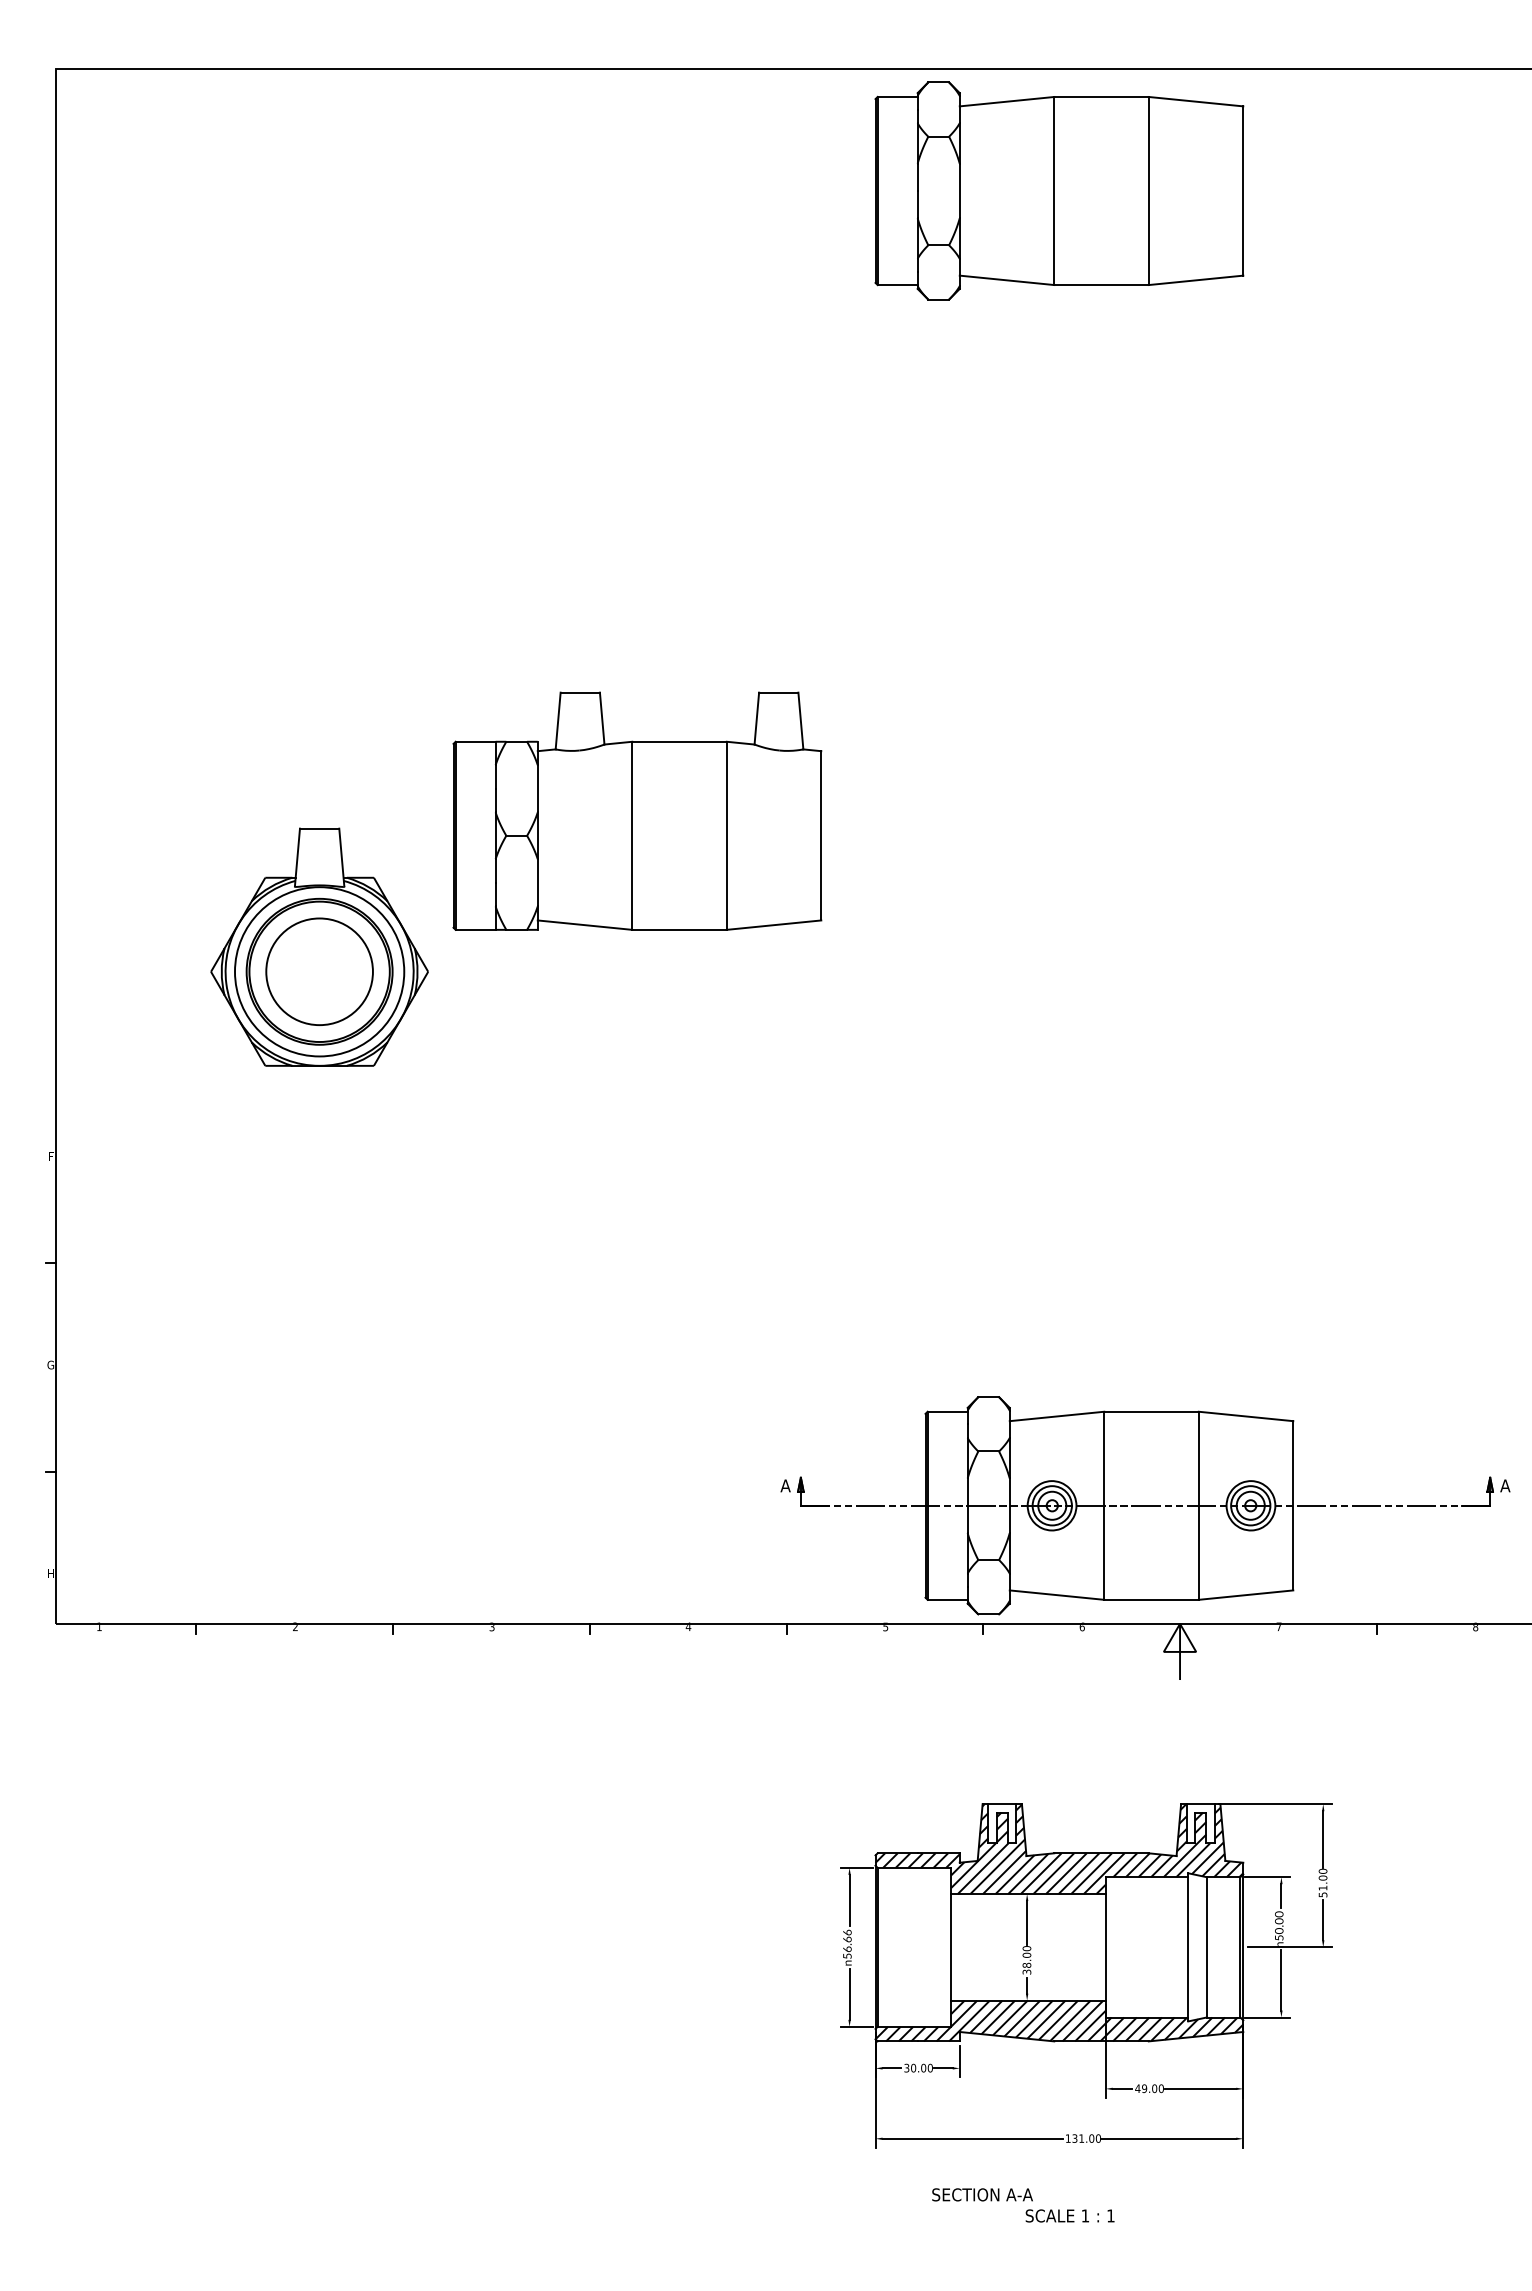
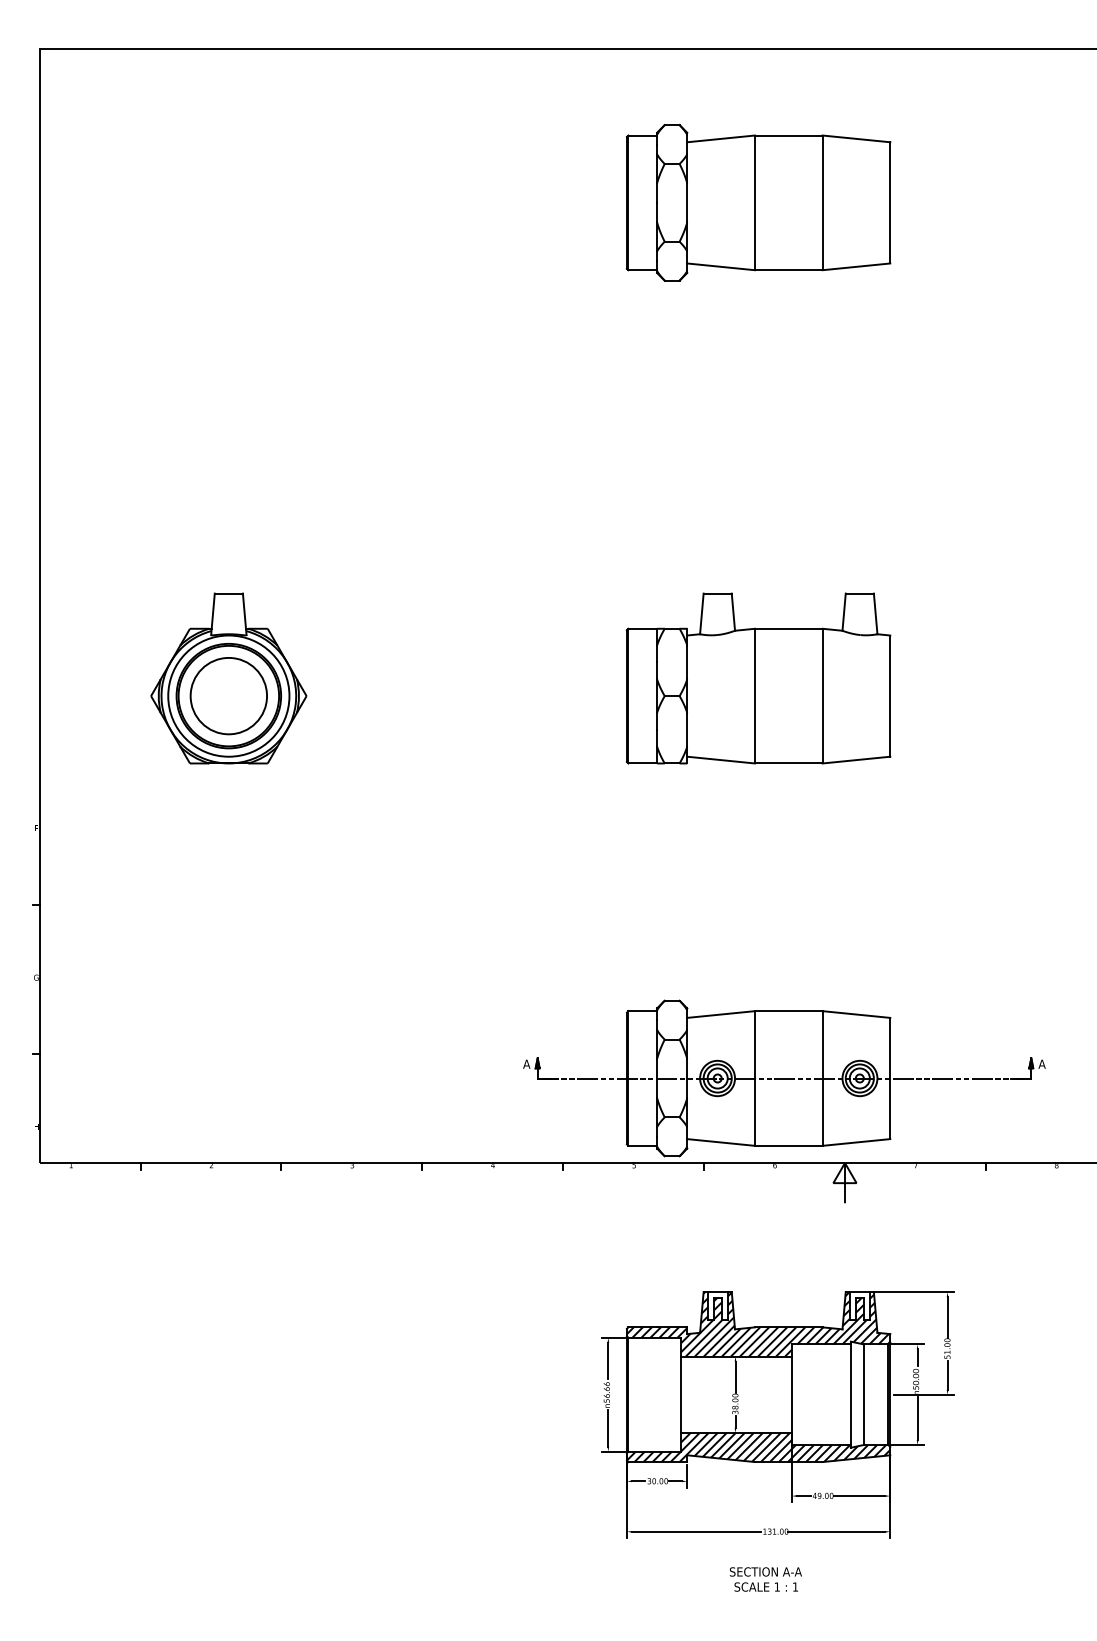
part: (1059, 190) -> (758, 202), moved
part: (637, 810) -> (758, 677), moved
part: (1145, 1505) -> (784, 1078), moved
text: (982, 2194) -> (765, 1571), moved

